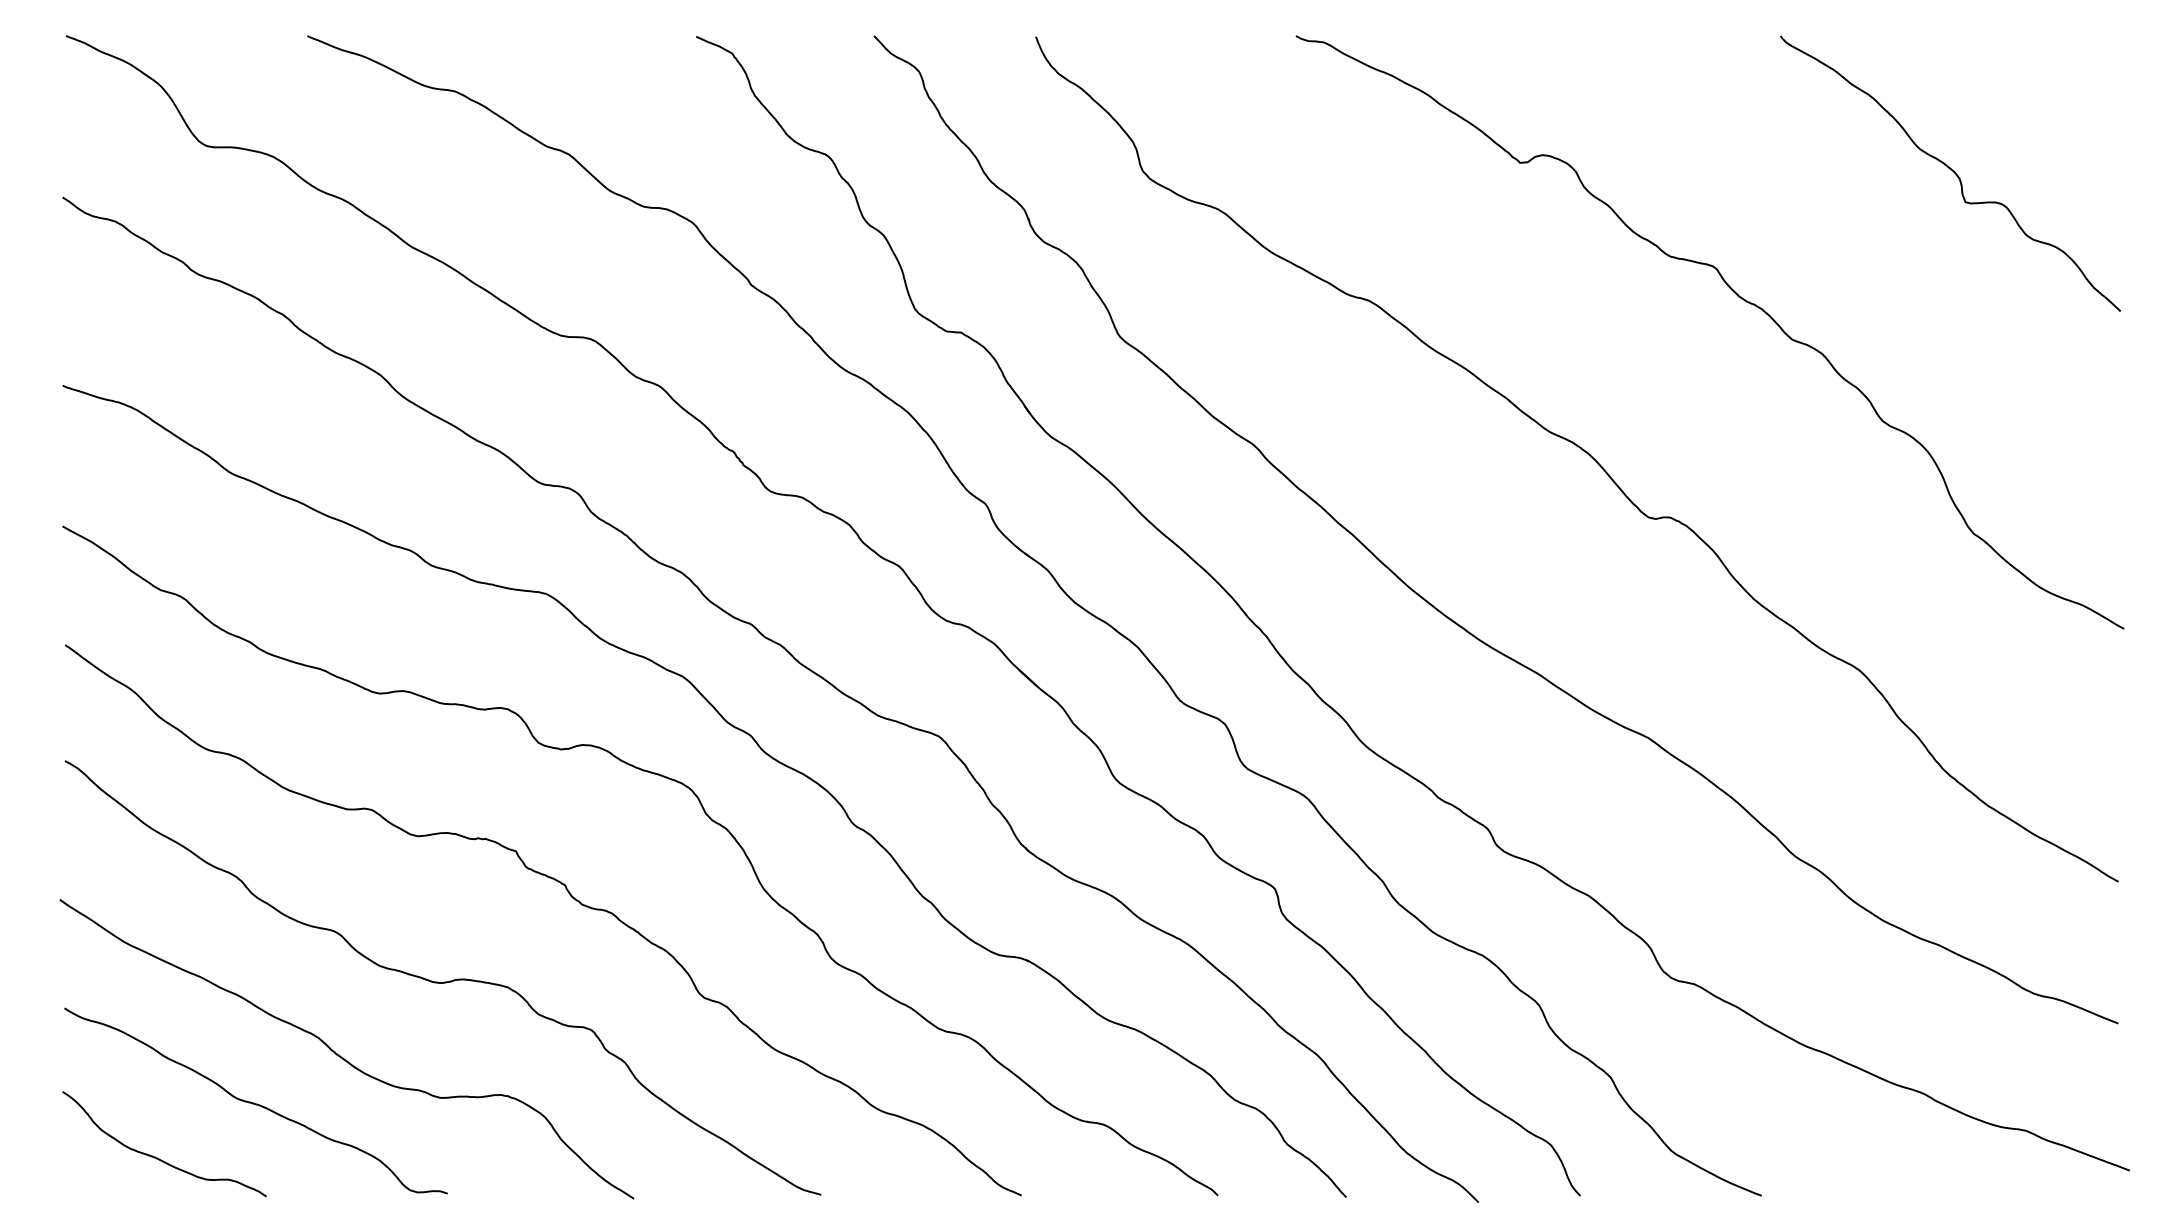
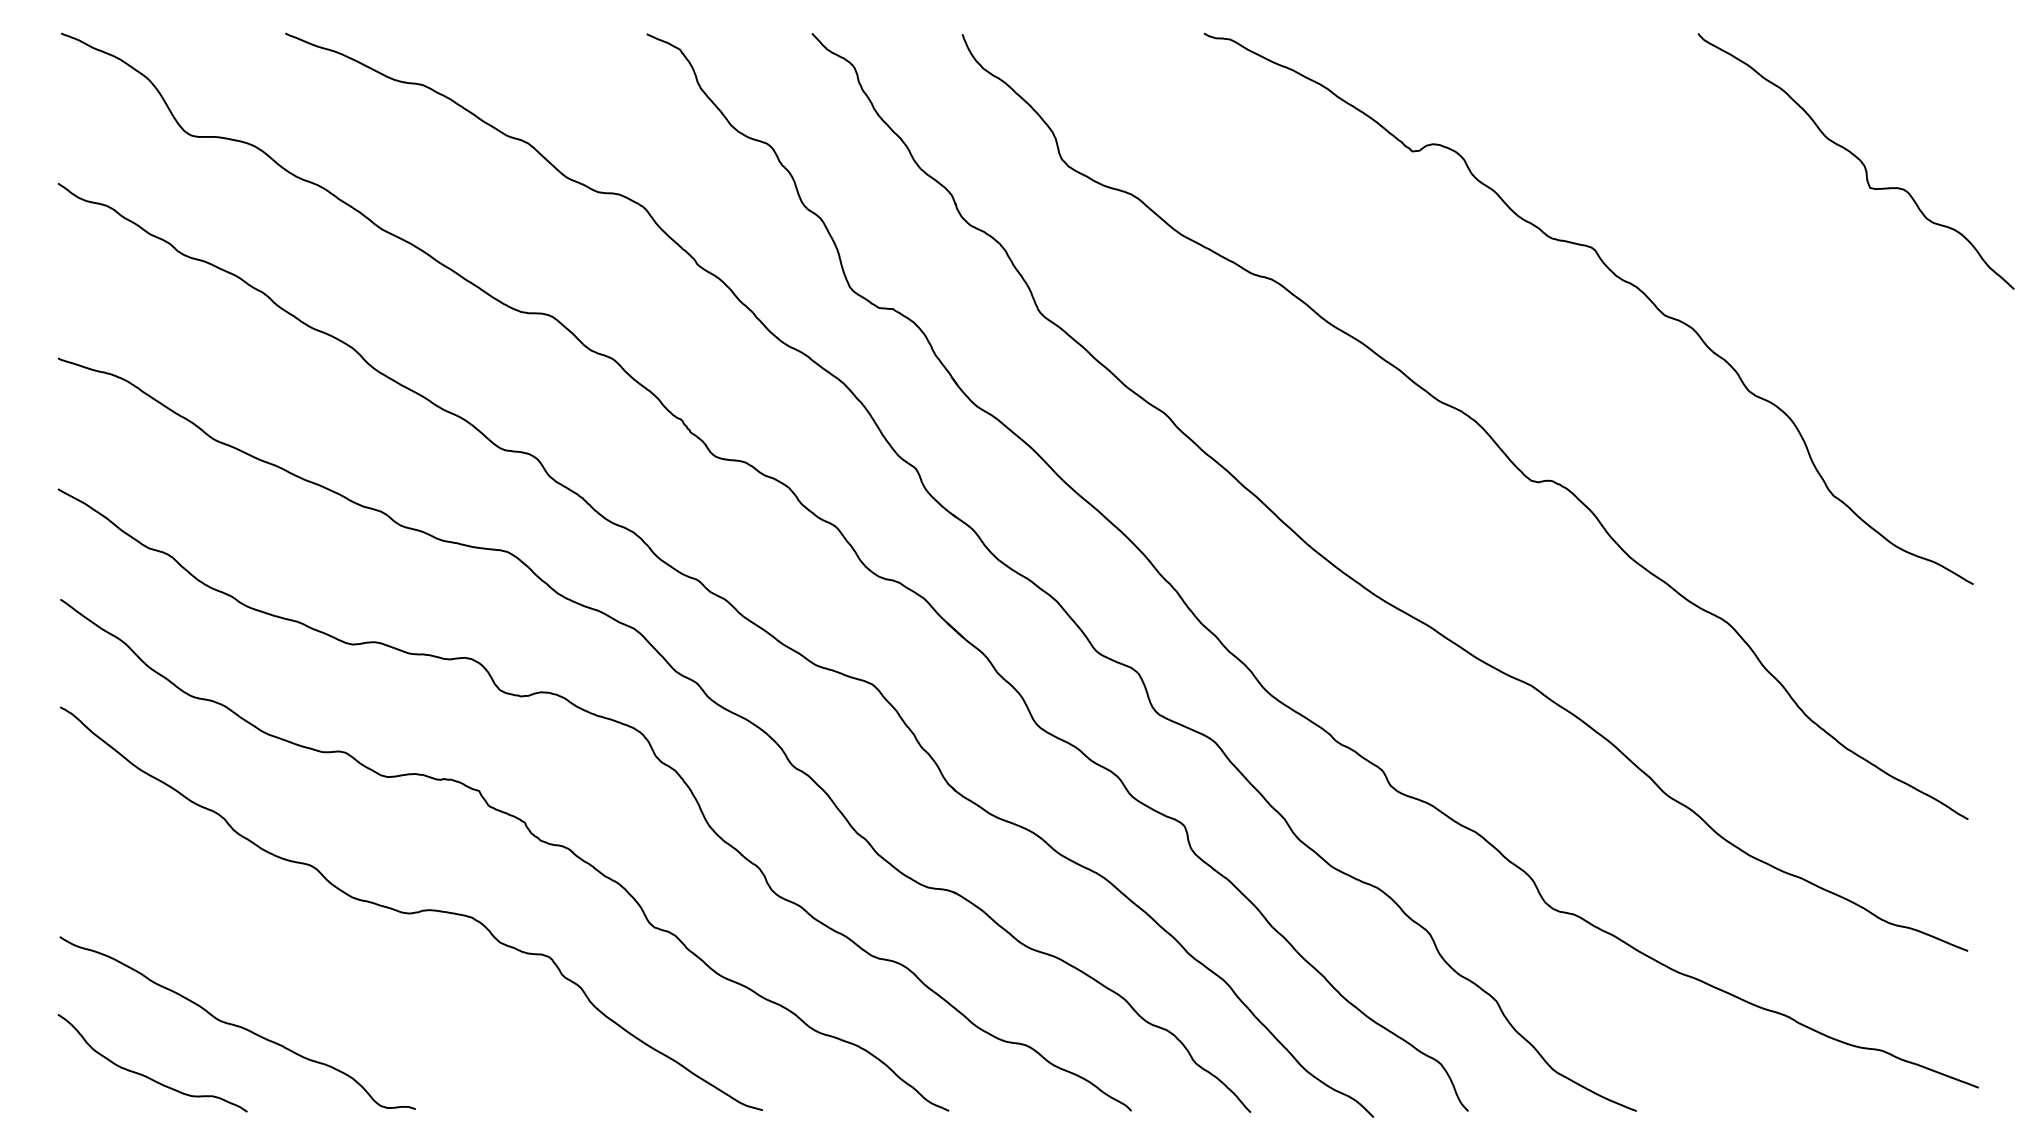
curve: (1951, 171) -> (1857, 159), moved
curve: (341, 1056) -> (317, 981), removed

